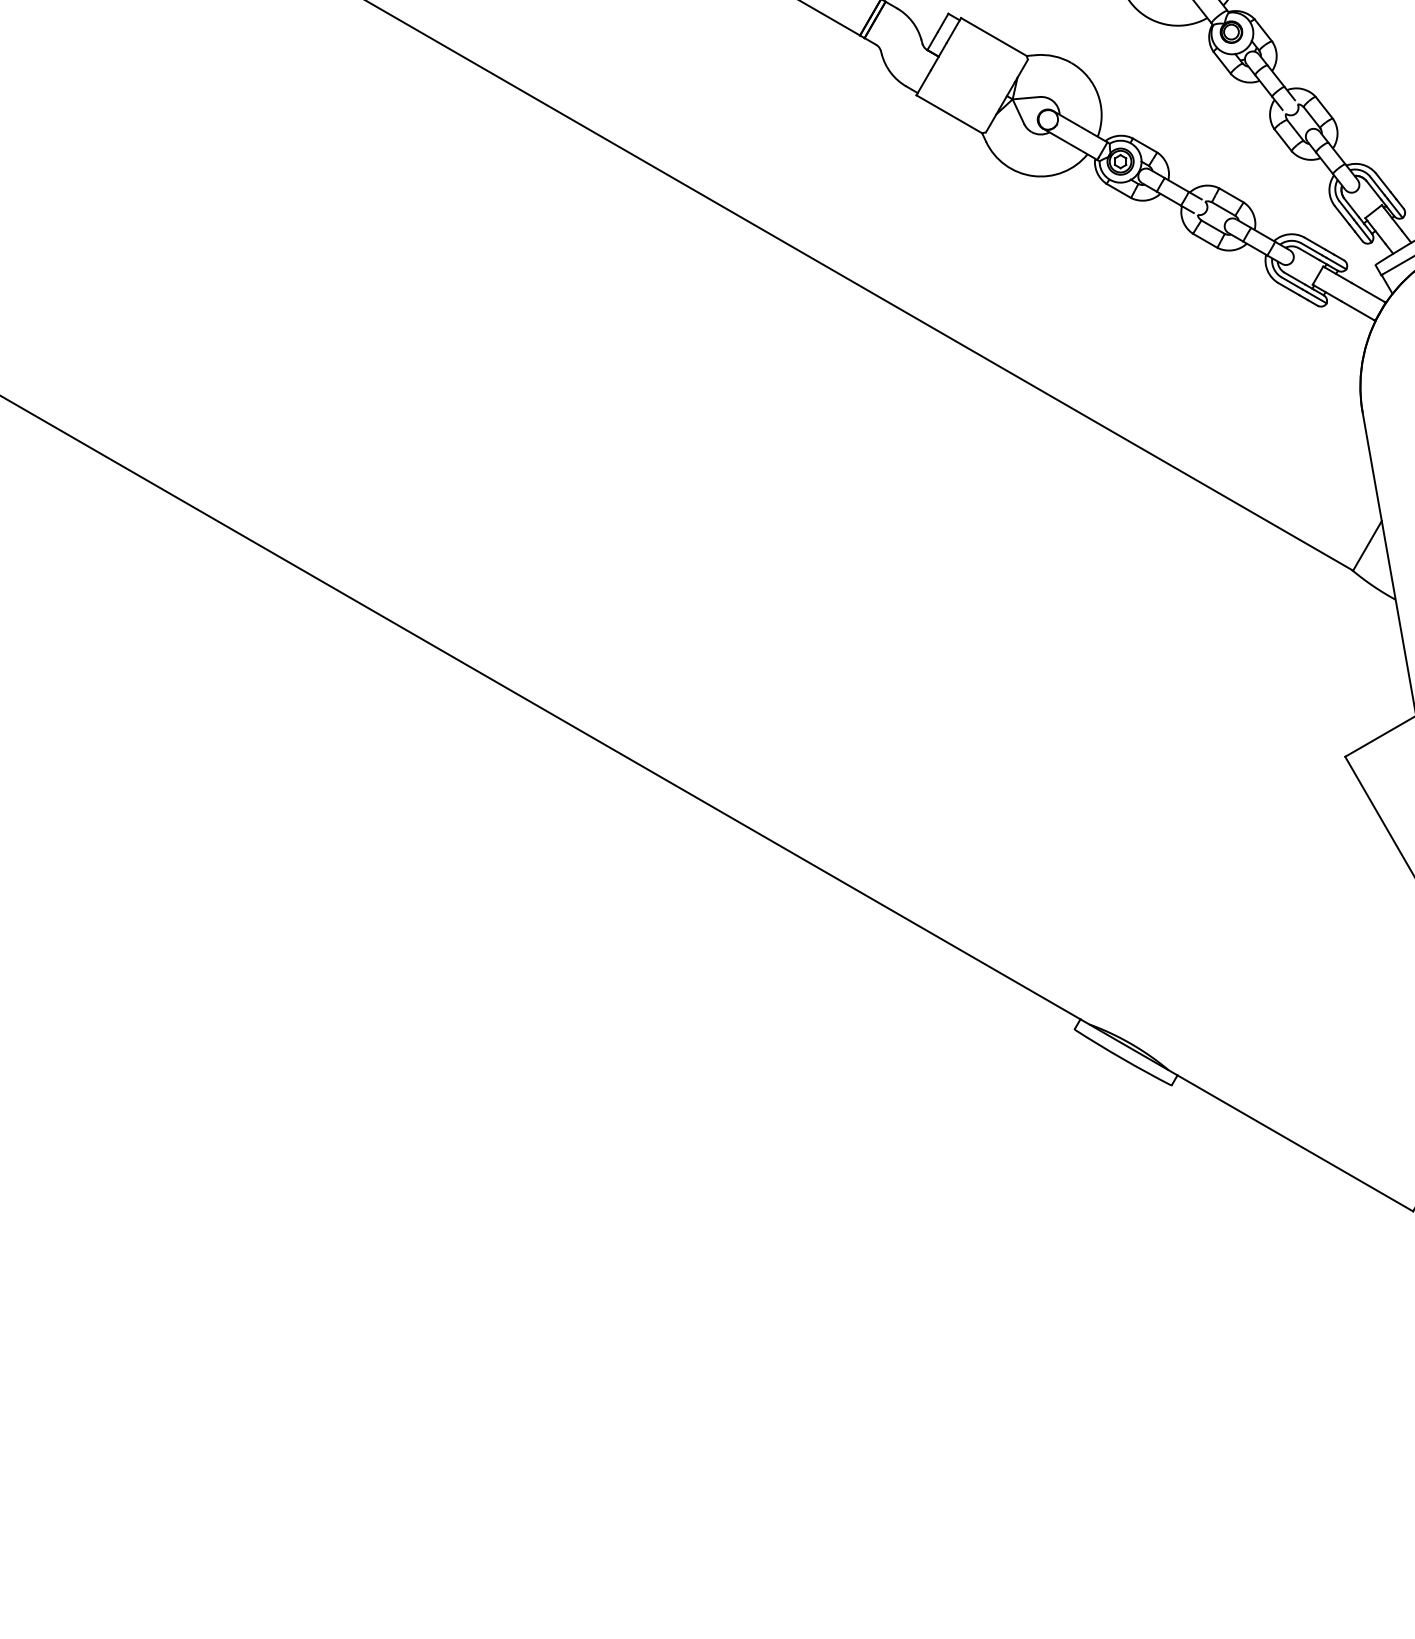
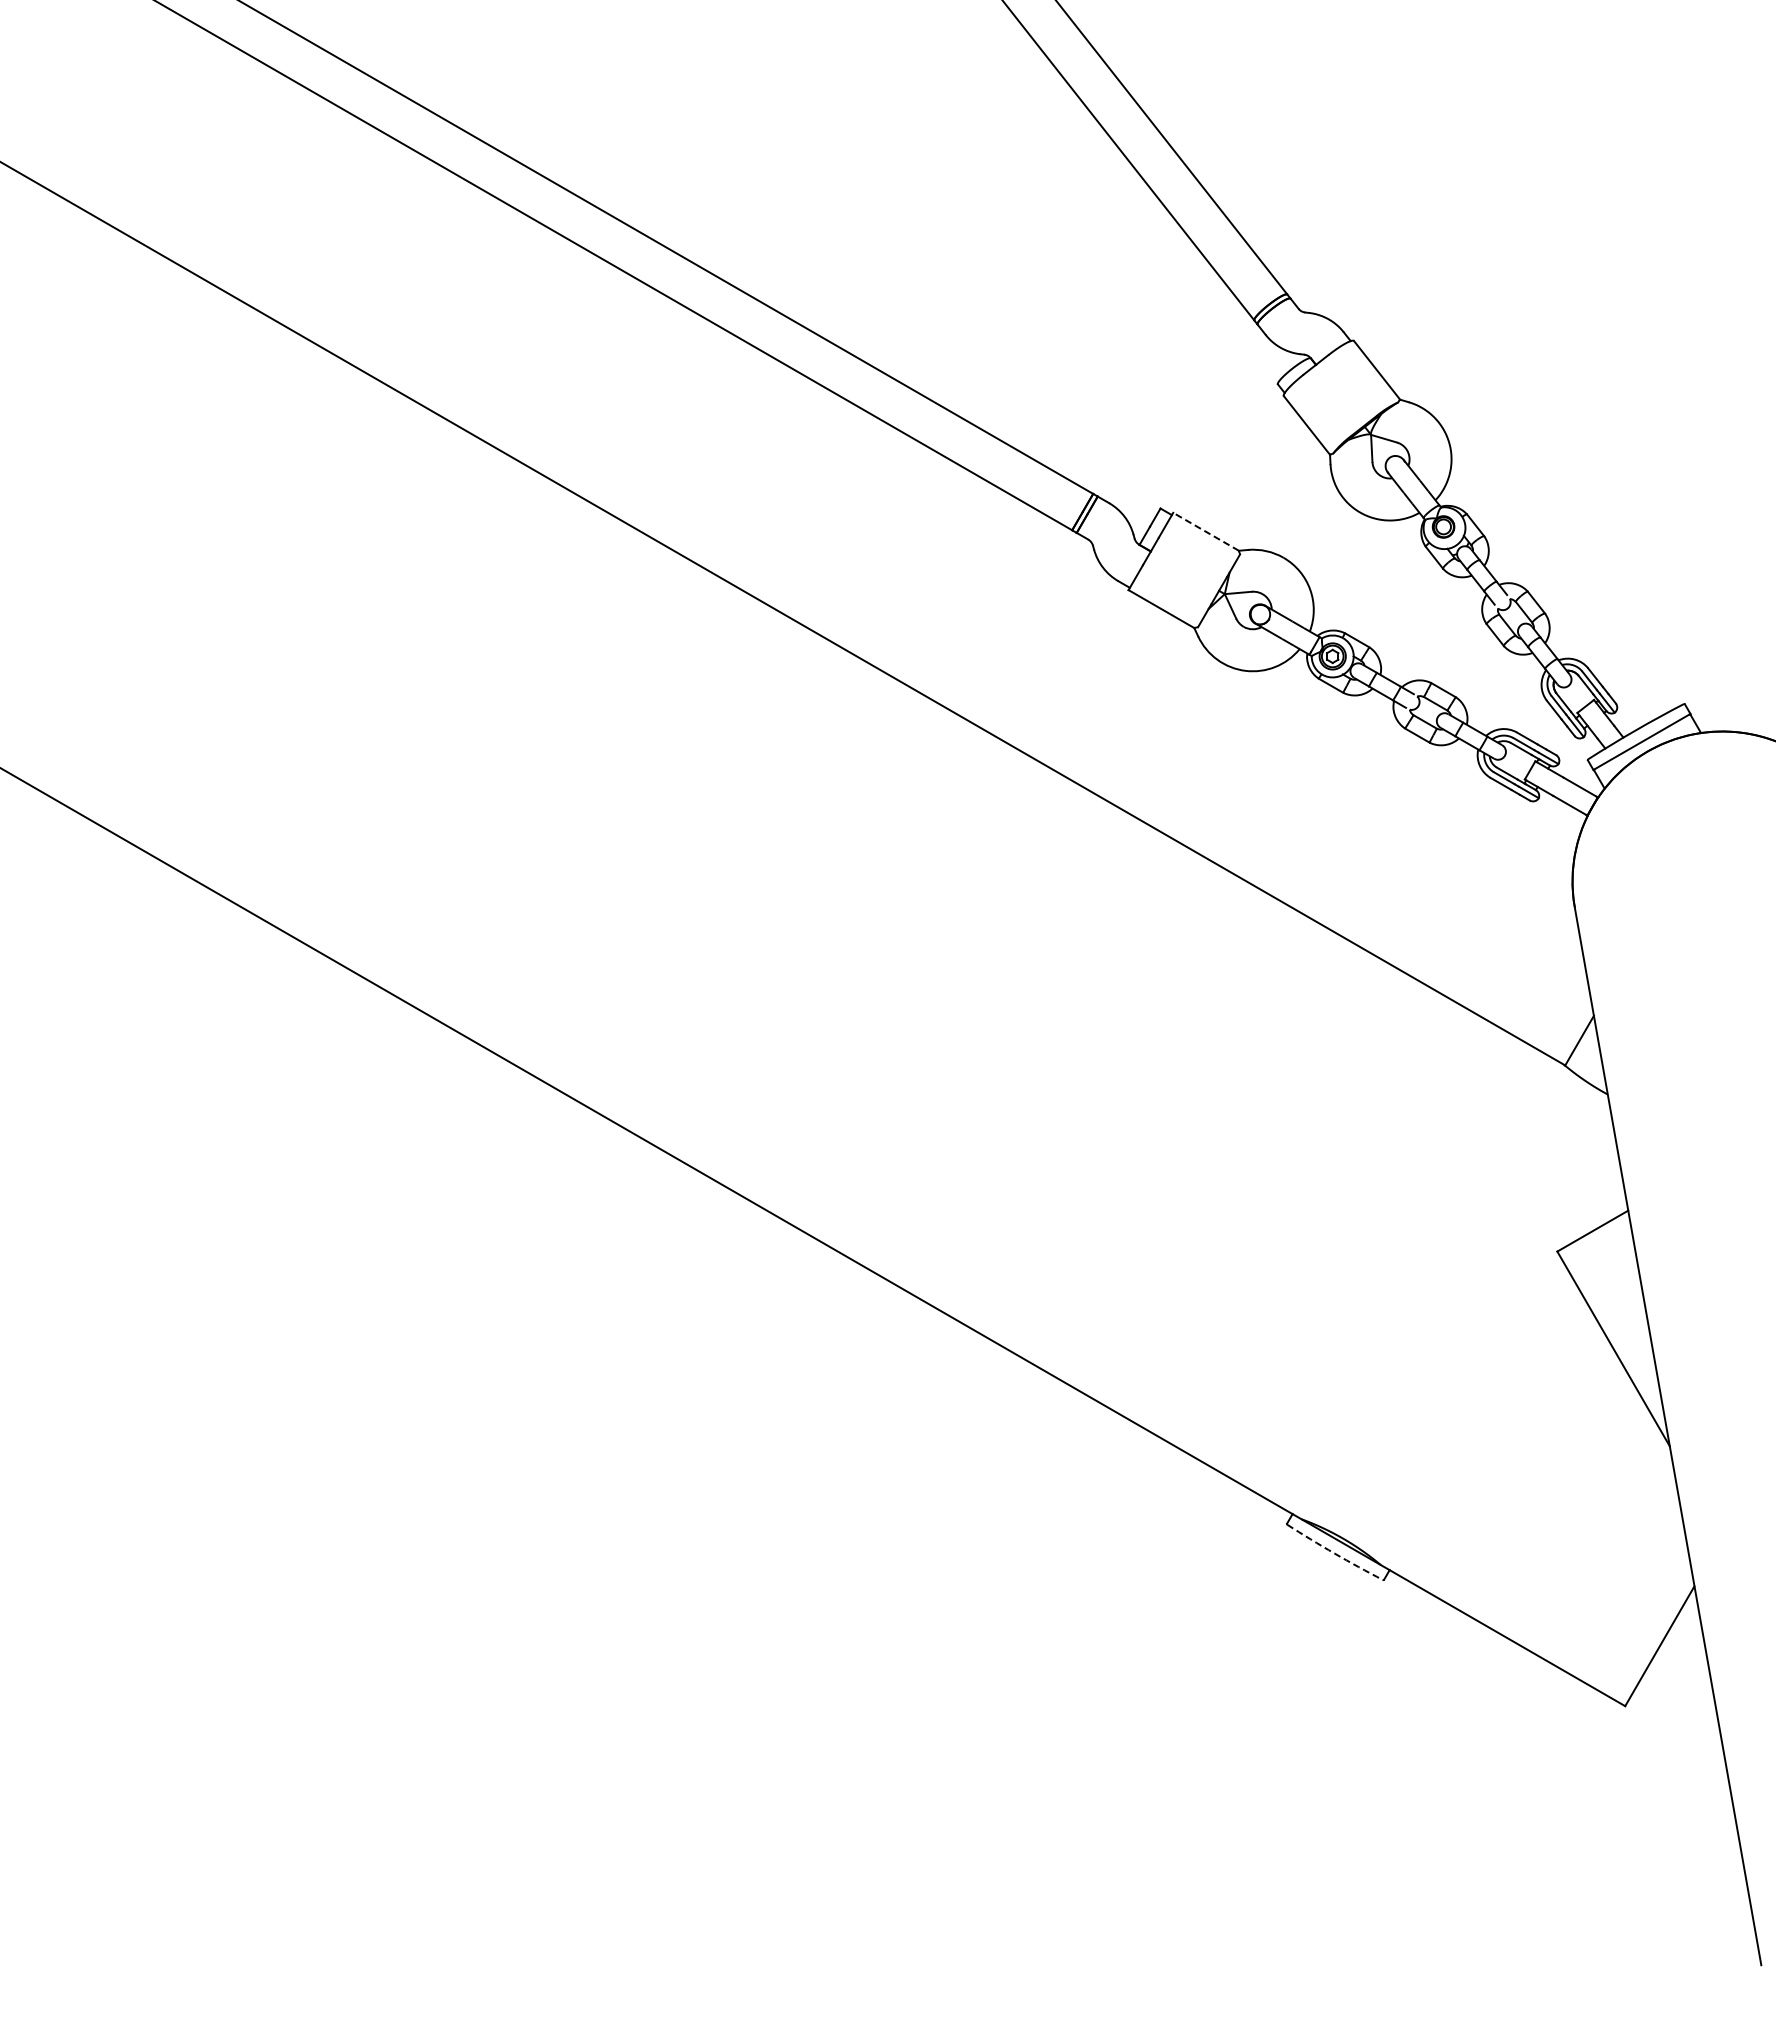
line: (994, 36) -> (1206, 531), solid -> dashed
arc: (1122, 1058) -> (1334, 1553), solid -> dashed

